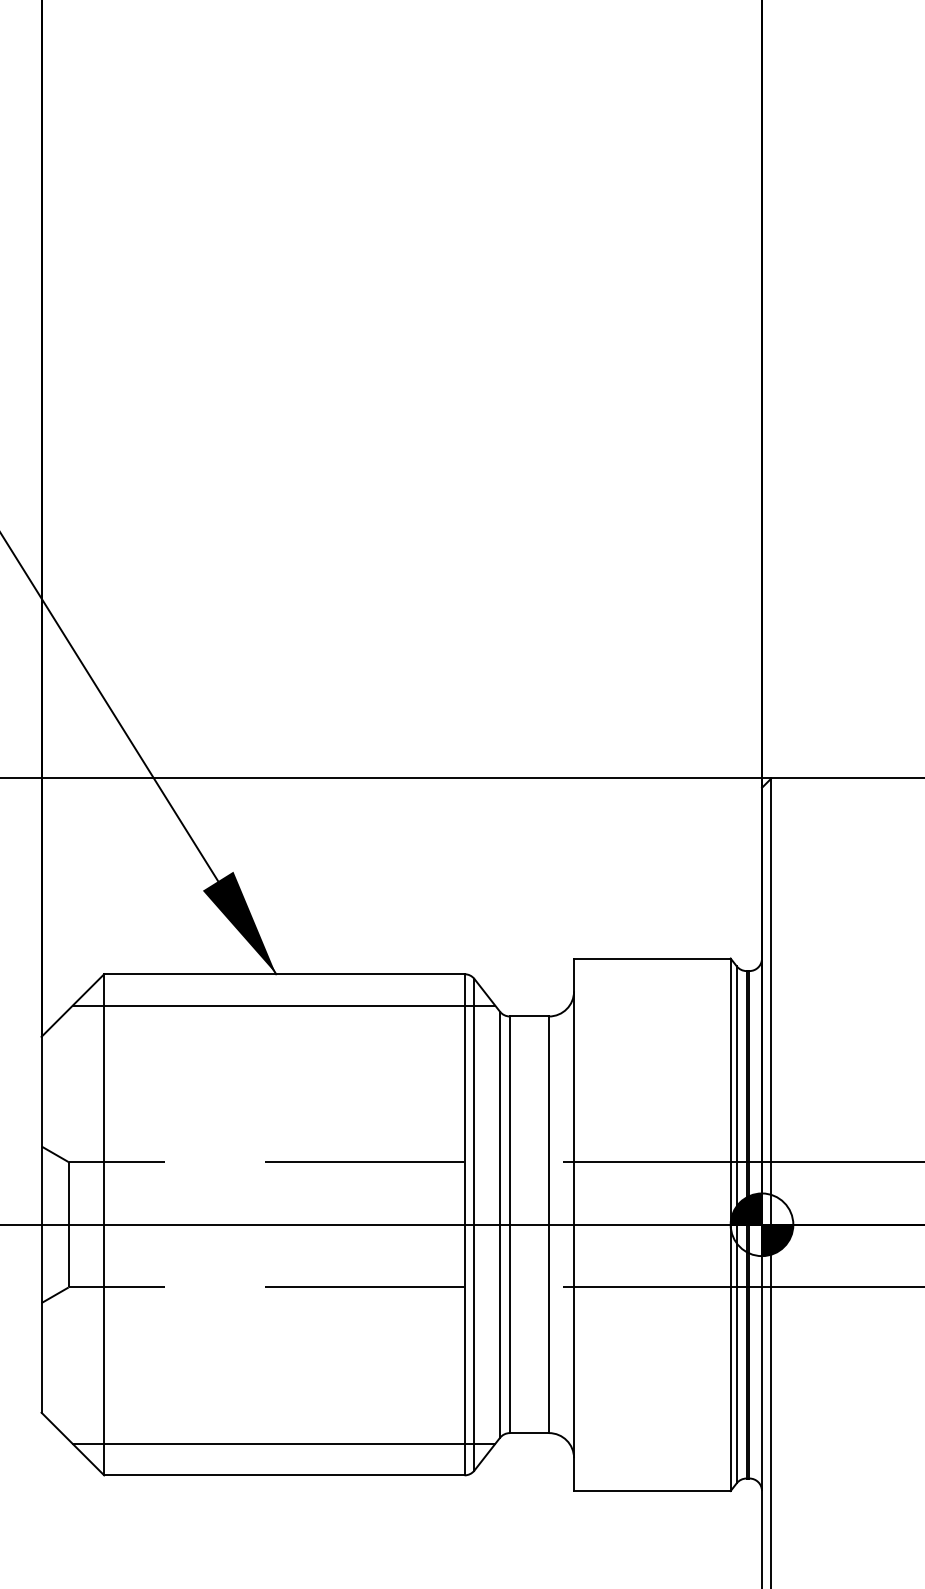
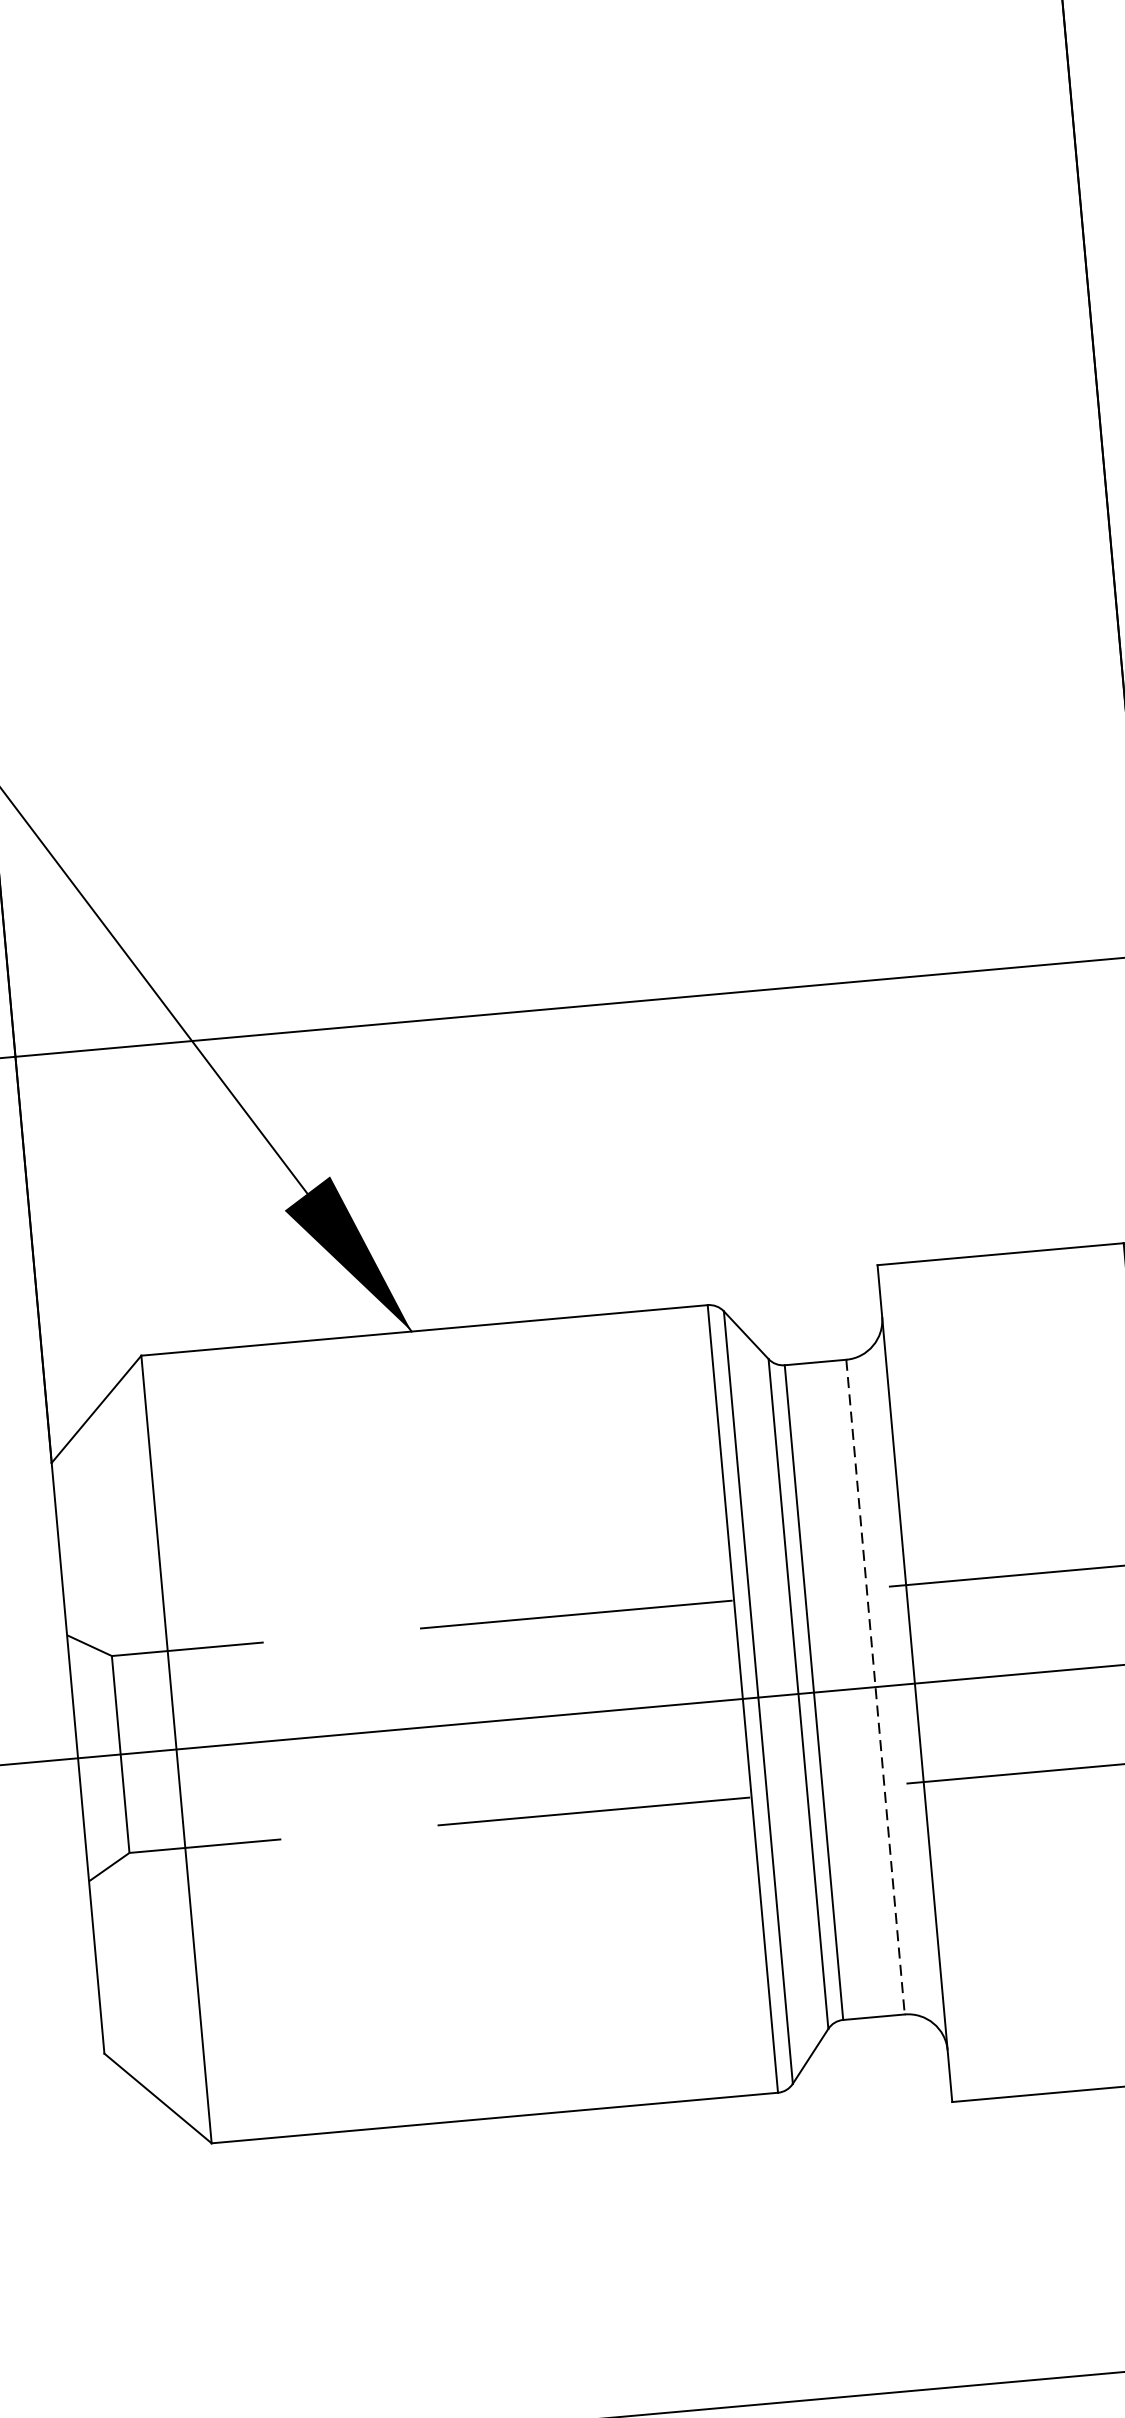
line: (283, 1005) -> (427, 1379), removed
line: (549, 1225) -> (876, 1688), solid -> dashed
line: (283, 1444) -> (489, 2069), removed

